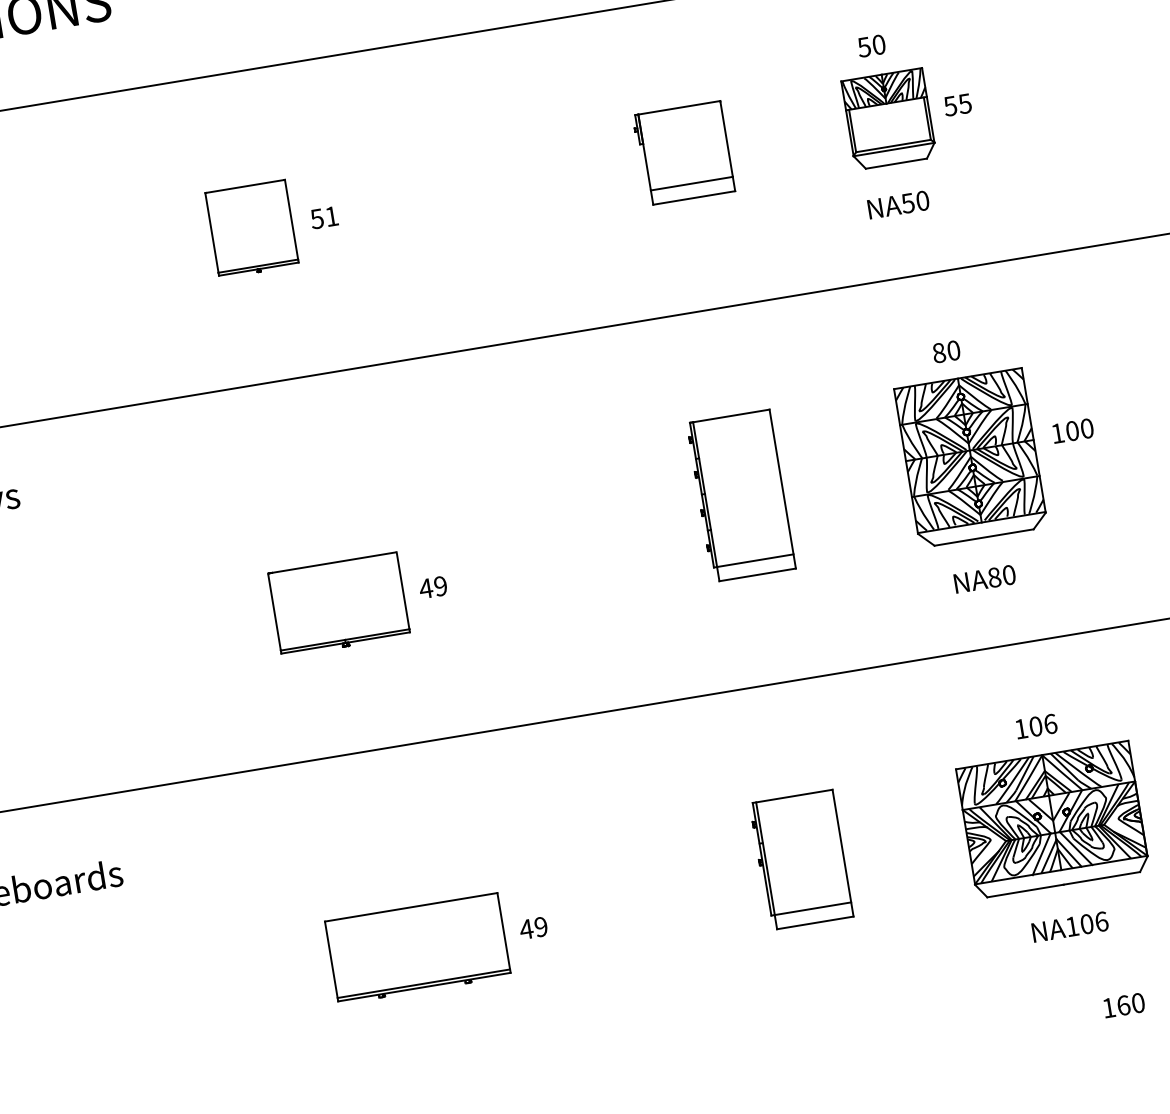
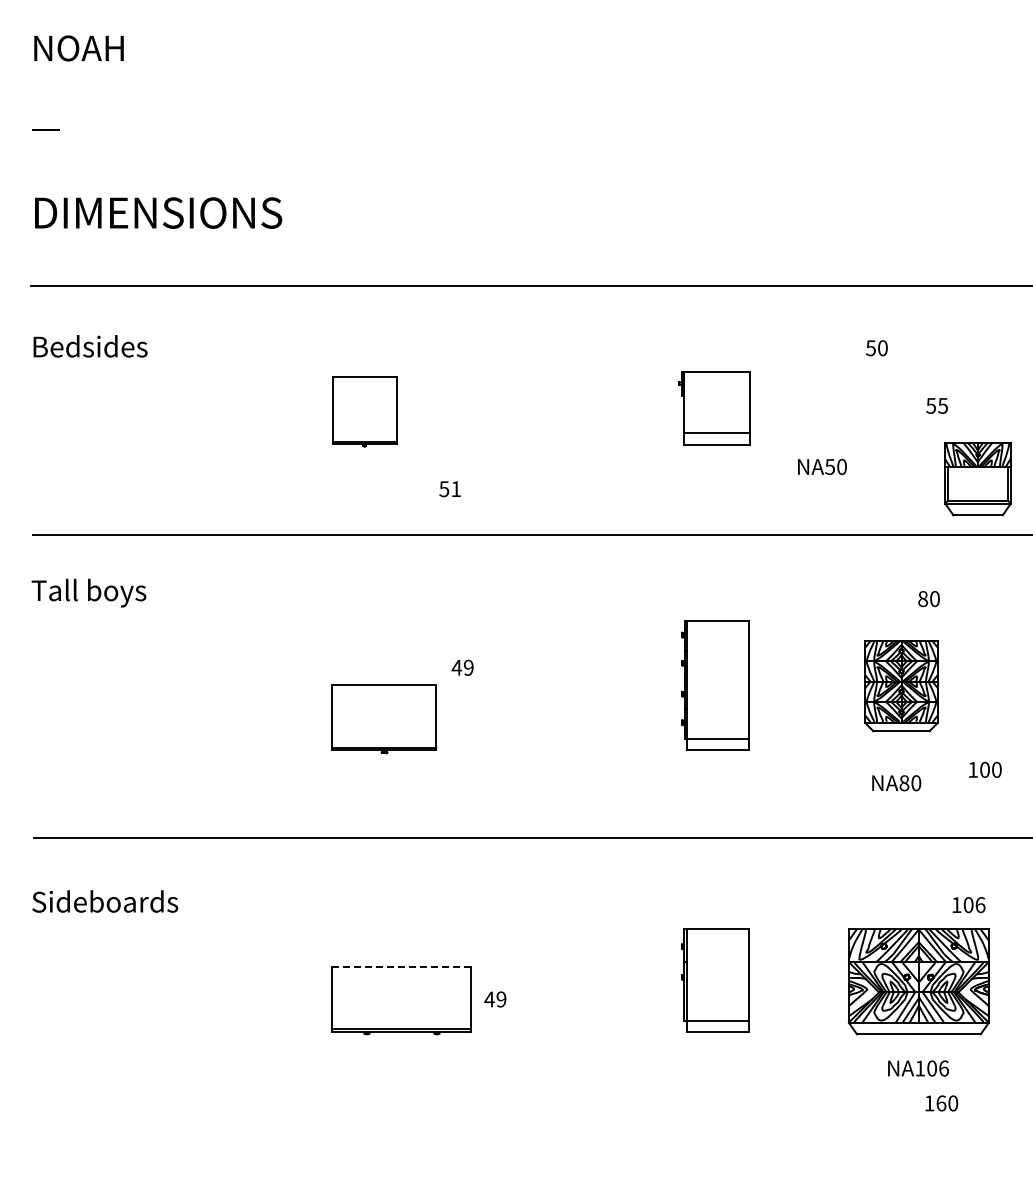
part: (888, 119) -> (977, 479), moved
text: (898, 204) -> (822, 466), moved
text: (323, 218) -> (449, 489), moved
text: (945, 352) -> (928, 599), moved
text: (1073, 430) -> (985, 769), moved
part: (971, 458) -> (901, 686), size x0.7
text: (432, 587) -> (462, 667), moved
text: (1035, 727) -> (968, 905), moved
line: (411, 907) -> (401, 967), solid -> dashed
text: (1123, 1005) -> (941, 1103), moved

